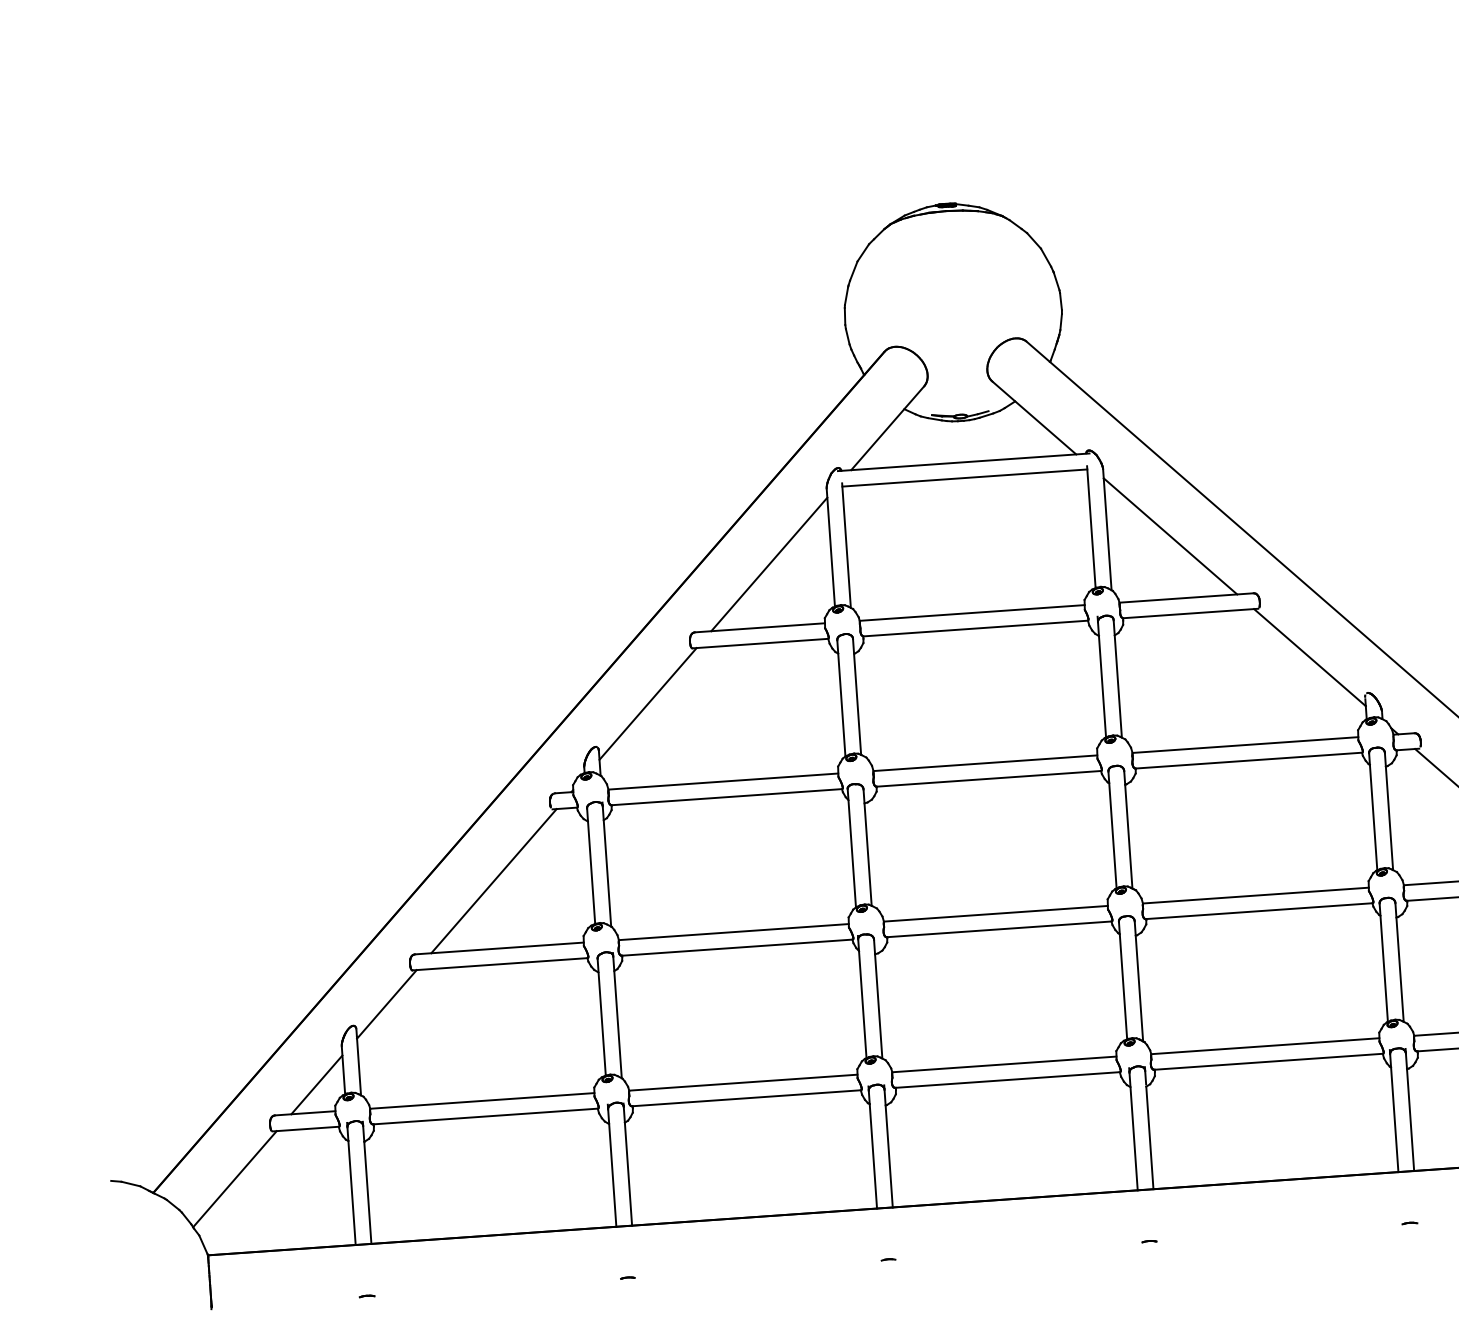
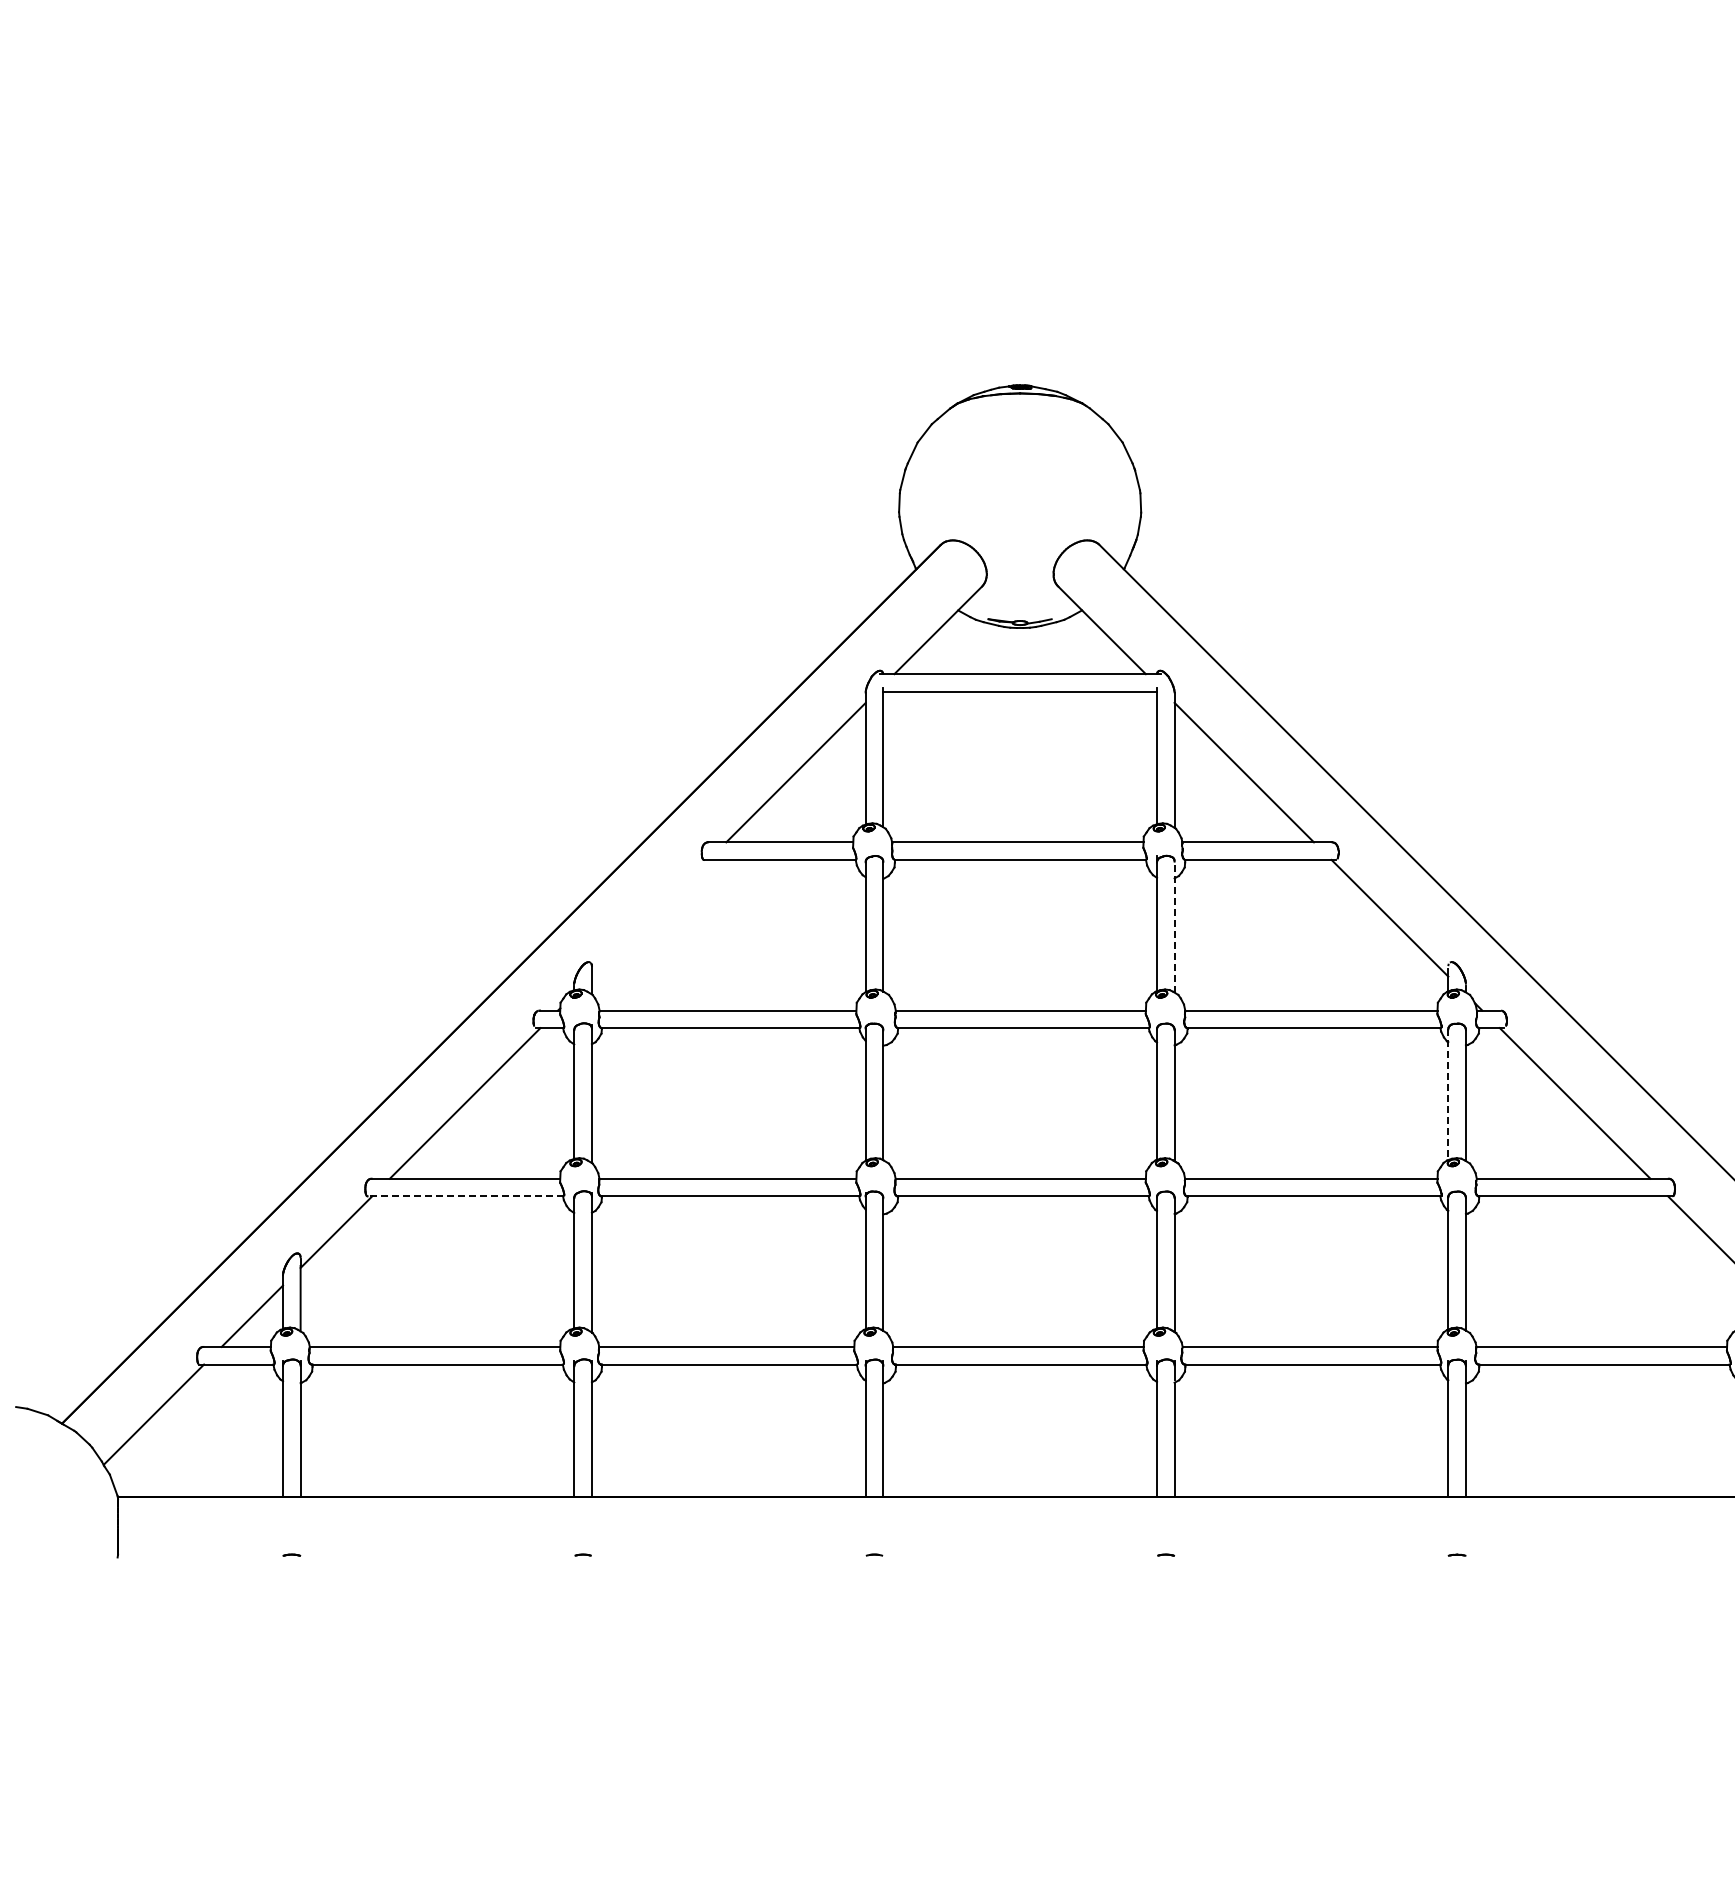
line: (1117, 679) -> (1174, 927), solid -> dashed
line: (647, 703) -> (649, 917), removed
line: (1373, 812) -> (1448, 1095), solid -> dashed
line: (500, 964) -> (465, 1196), solid -> dashed

